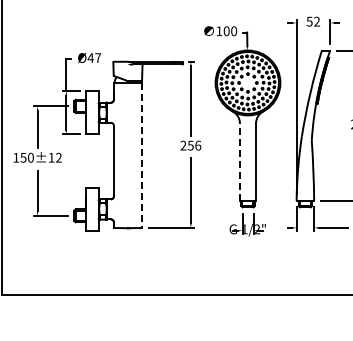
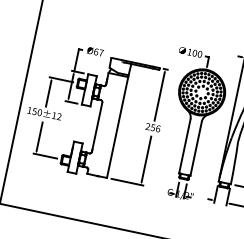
text: (90, 57) -> (96, 51), Ø47 -> Ø67
line: (142, 156) -> (117, 128), dashed -> solid
line: (239, 162) -> (184, 146), dashed -> solid

